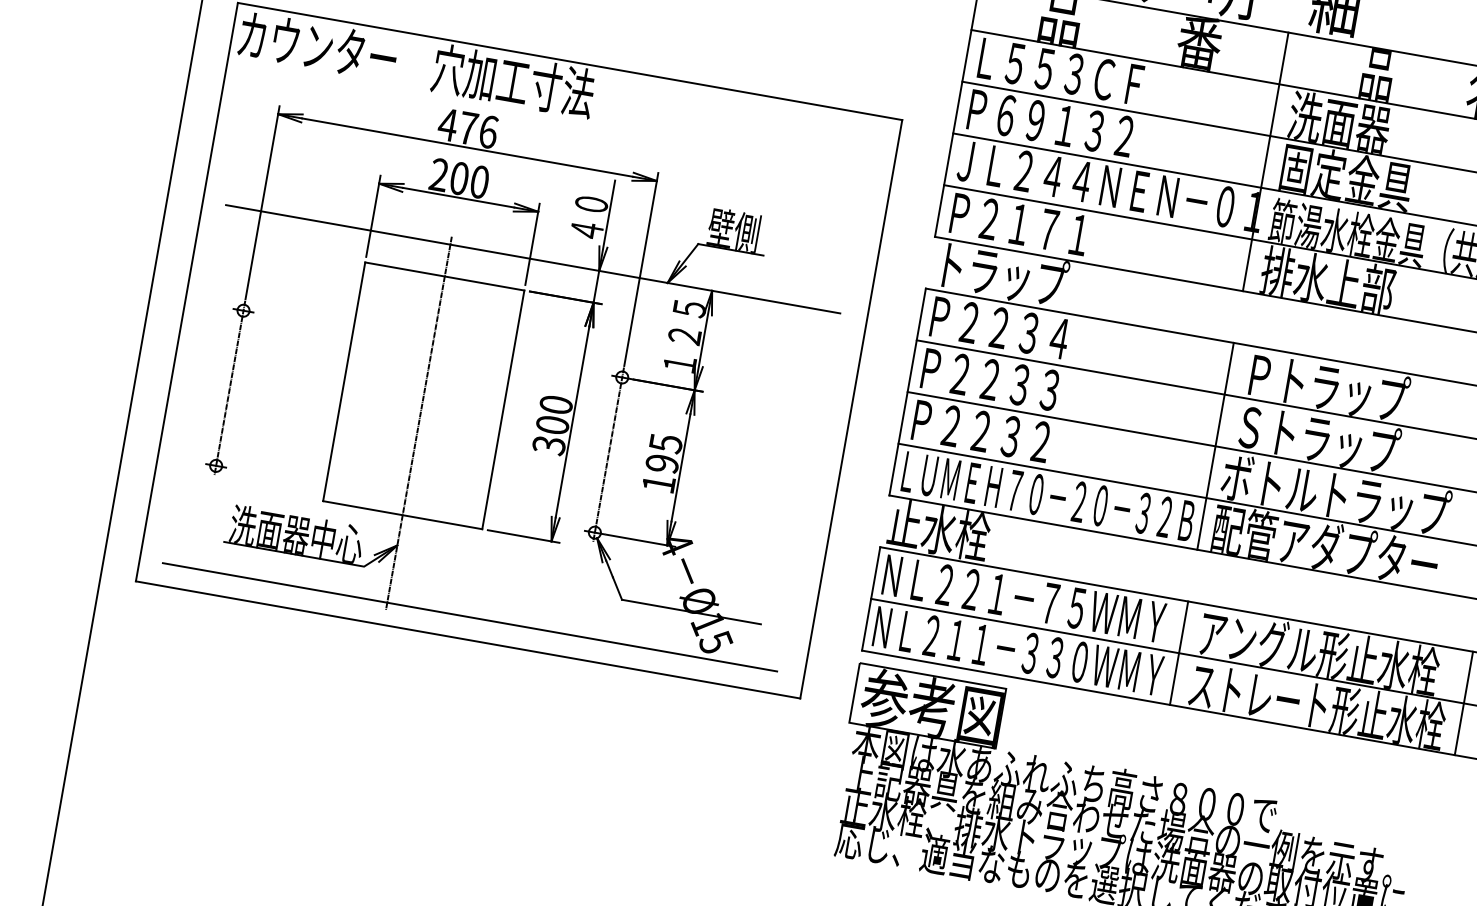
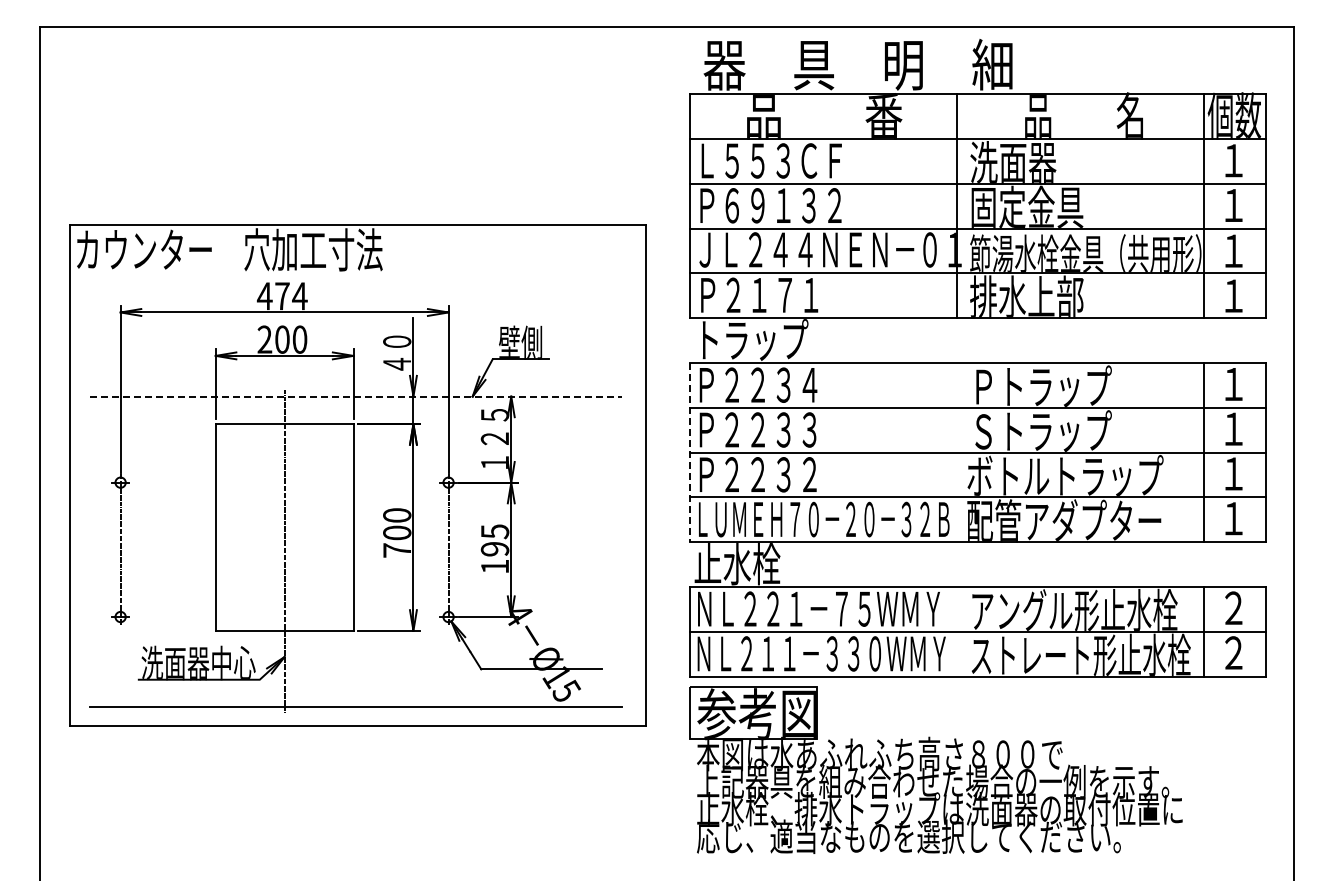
text: (487, 132) -> (299, 296), 476 -> 474
line: (533, 259) -> (356, 396), solid -> dashed
line: (907, 391) -> (690, 452), solid -> dashed
text: (549, 445) -> (397, 550), 300 -> 700
line: (1216, 446) -> (957, 452), removed
line: (1179, 653) -> (957, 631), removed

